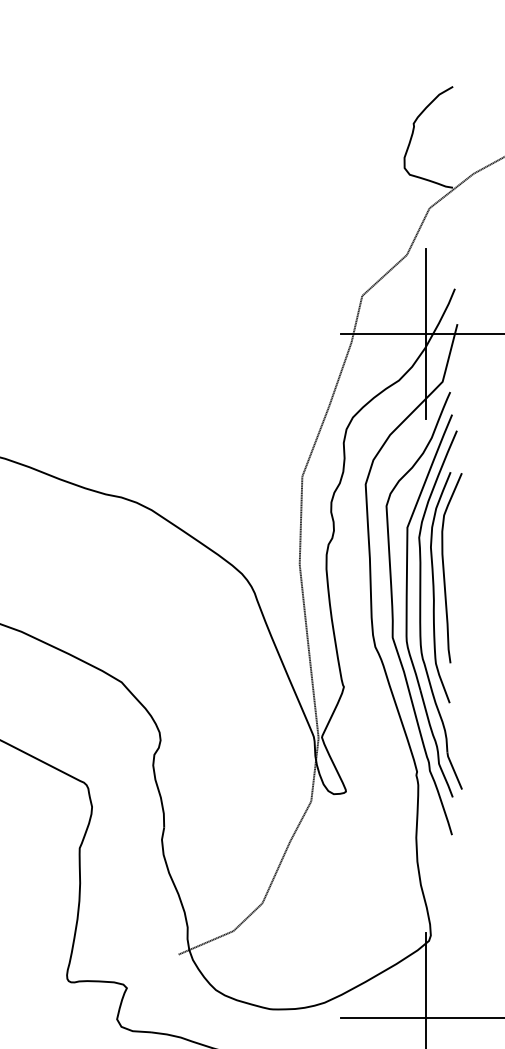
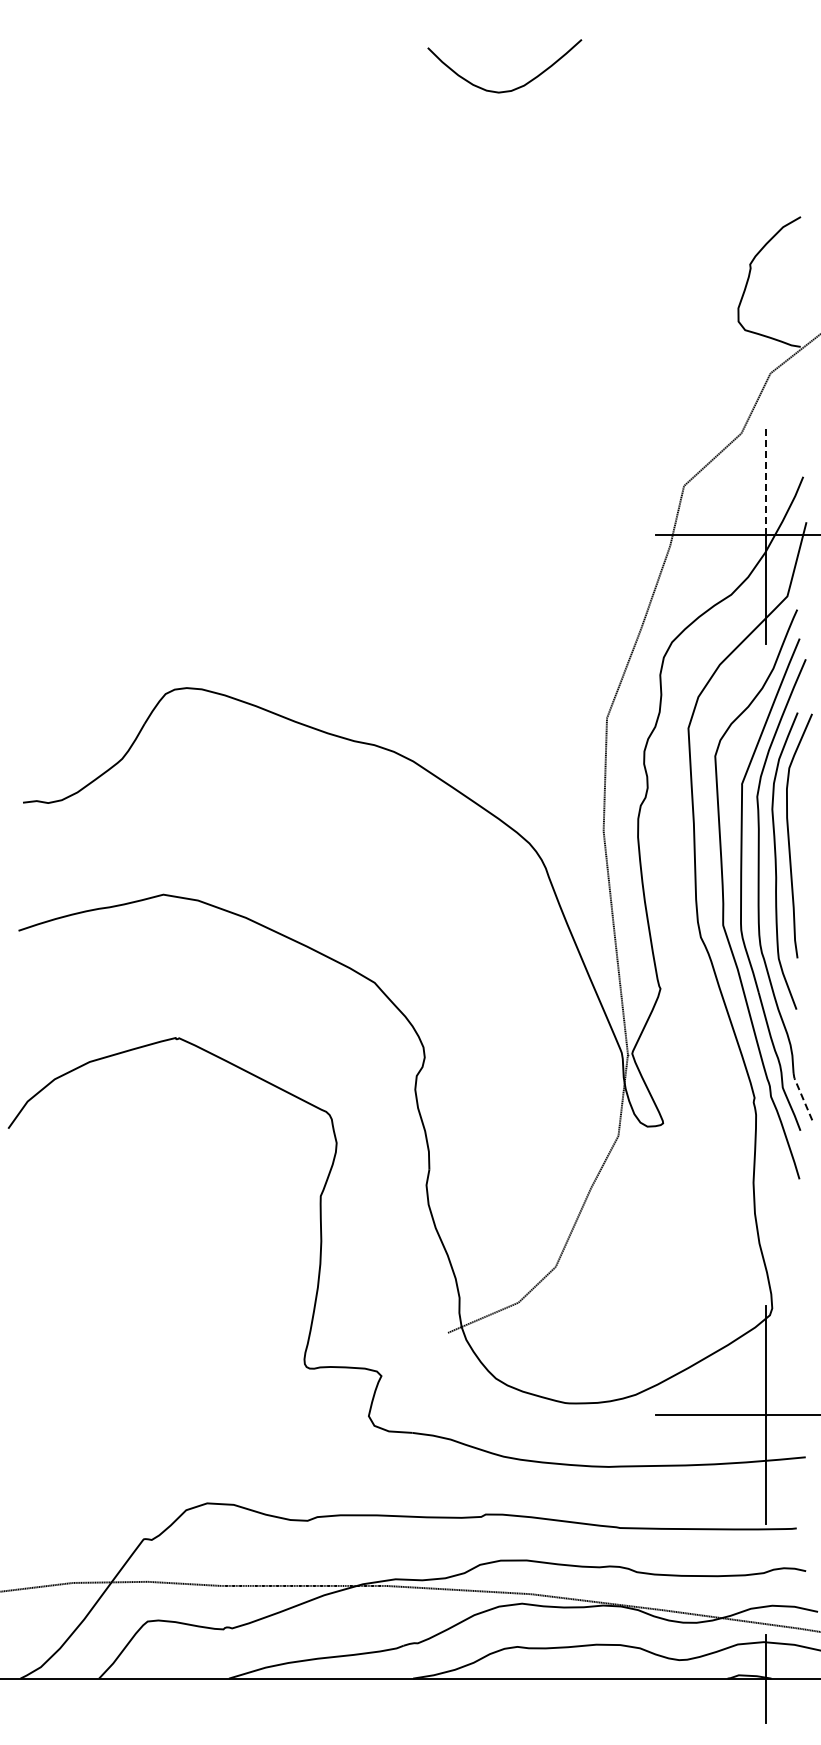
line: (425, 291) -> (765, 480), solid -> dashed
line: (454, 770) -> (802, 1096), solid -> dashed

